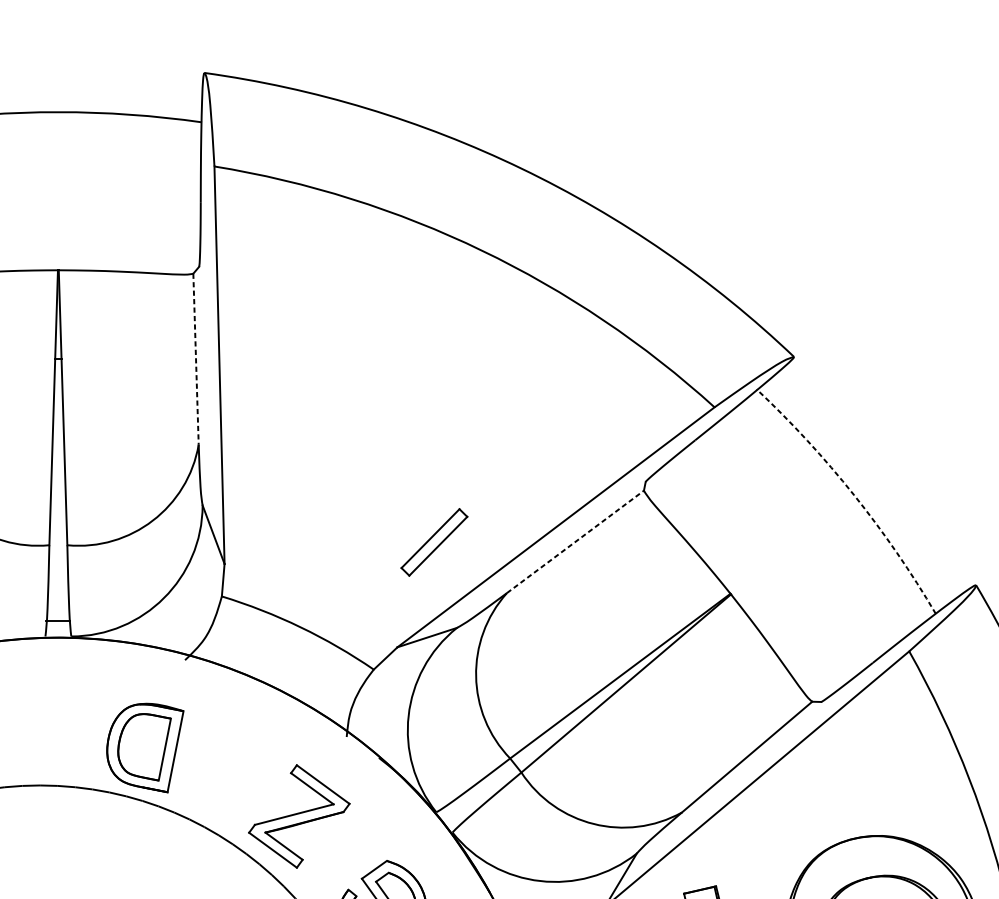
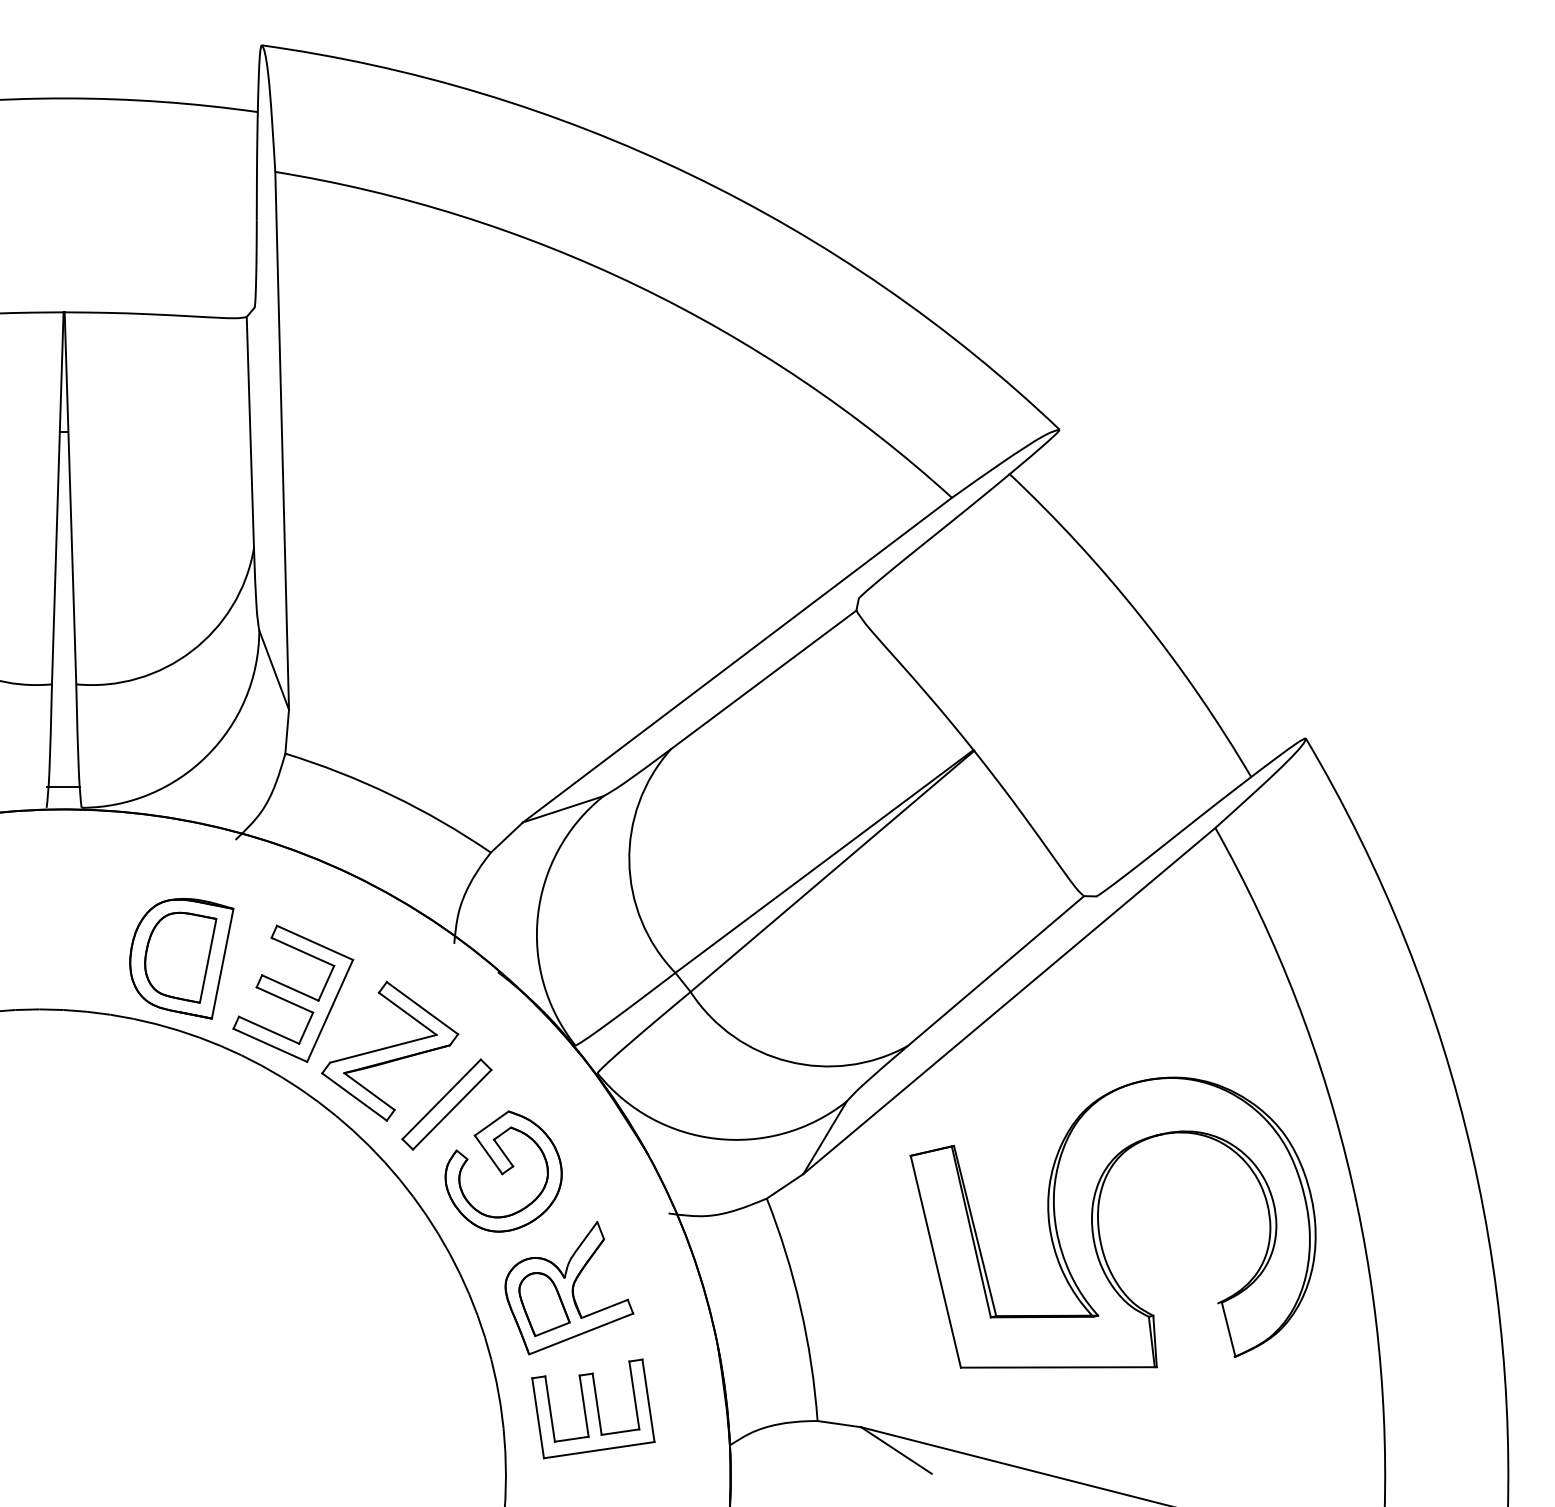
line: (196, 359) -> (250, 432), dashed -> solid
arc: (853, 495) -> (1140, 616), dashed -> solid
line: (575, 541) -> (763, 679), dashed -> solid
part: (434, 542) -> (446, 1104), moved
part: (227, 773) -> (293, 993), added

